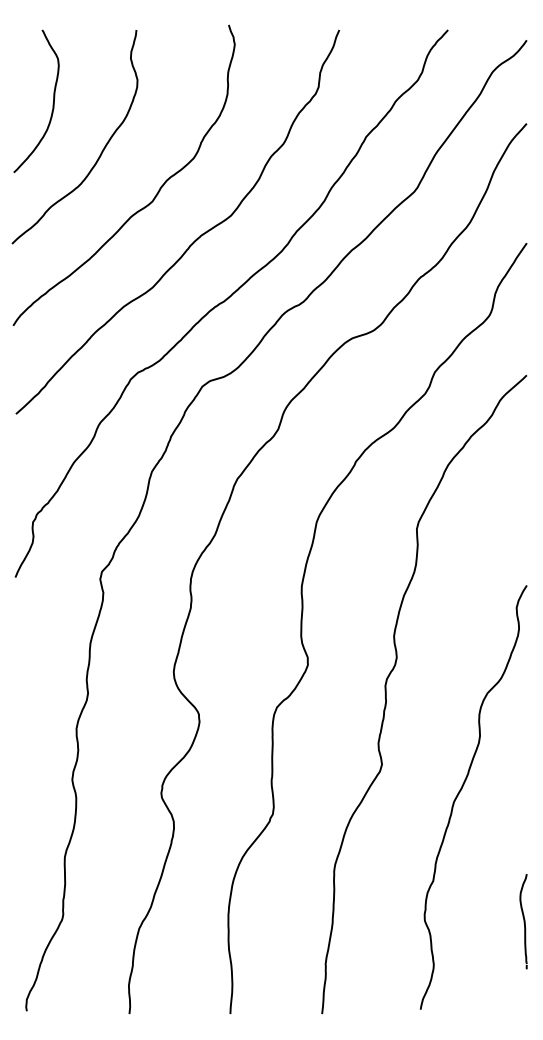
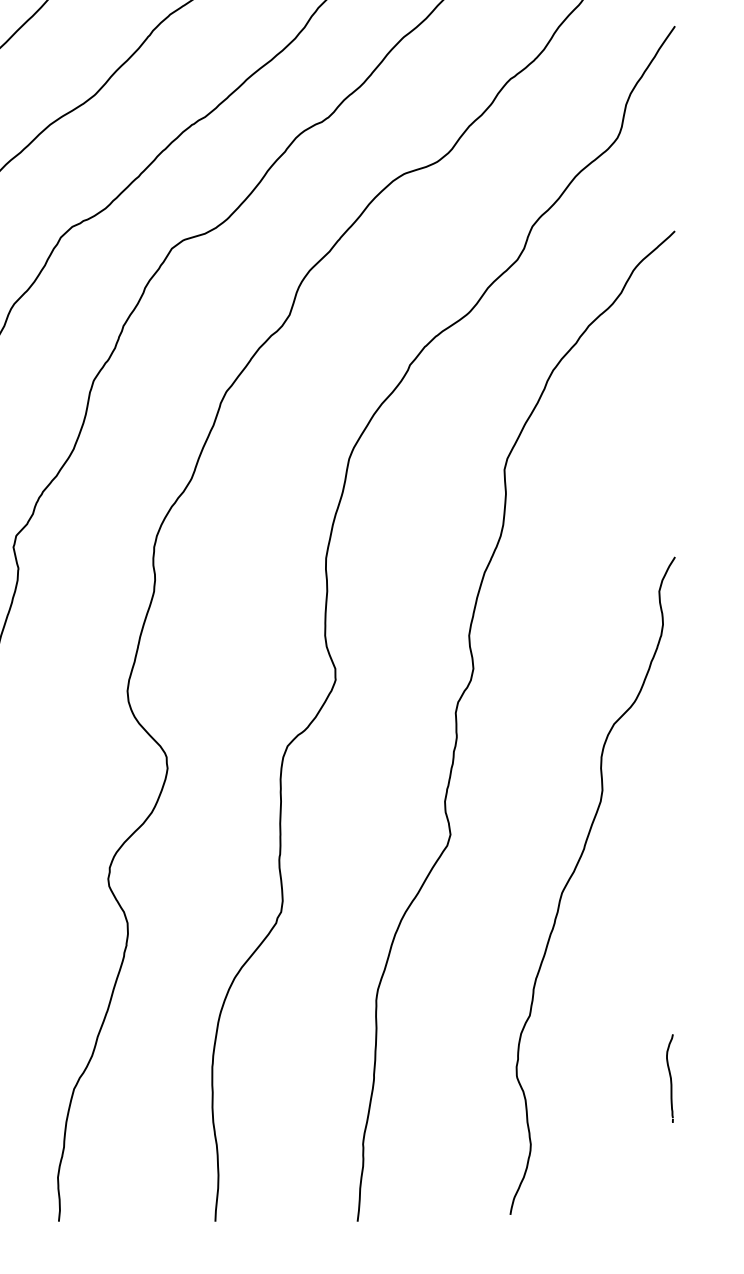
part: (523, 921) -> (669, 1078), size x0.6

